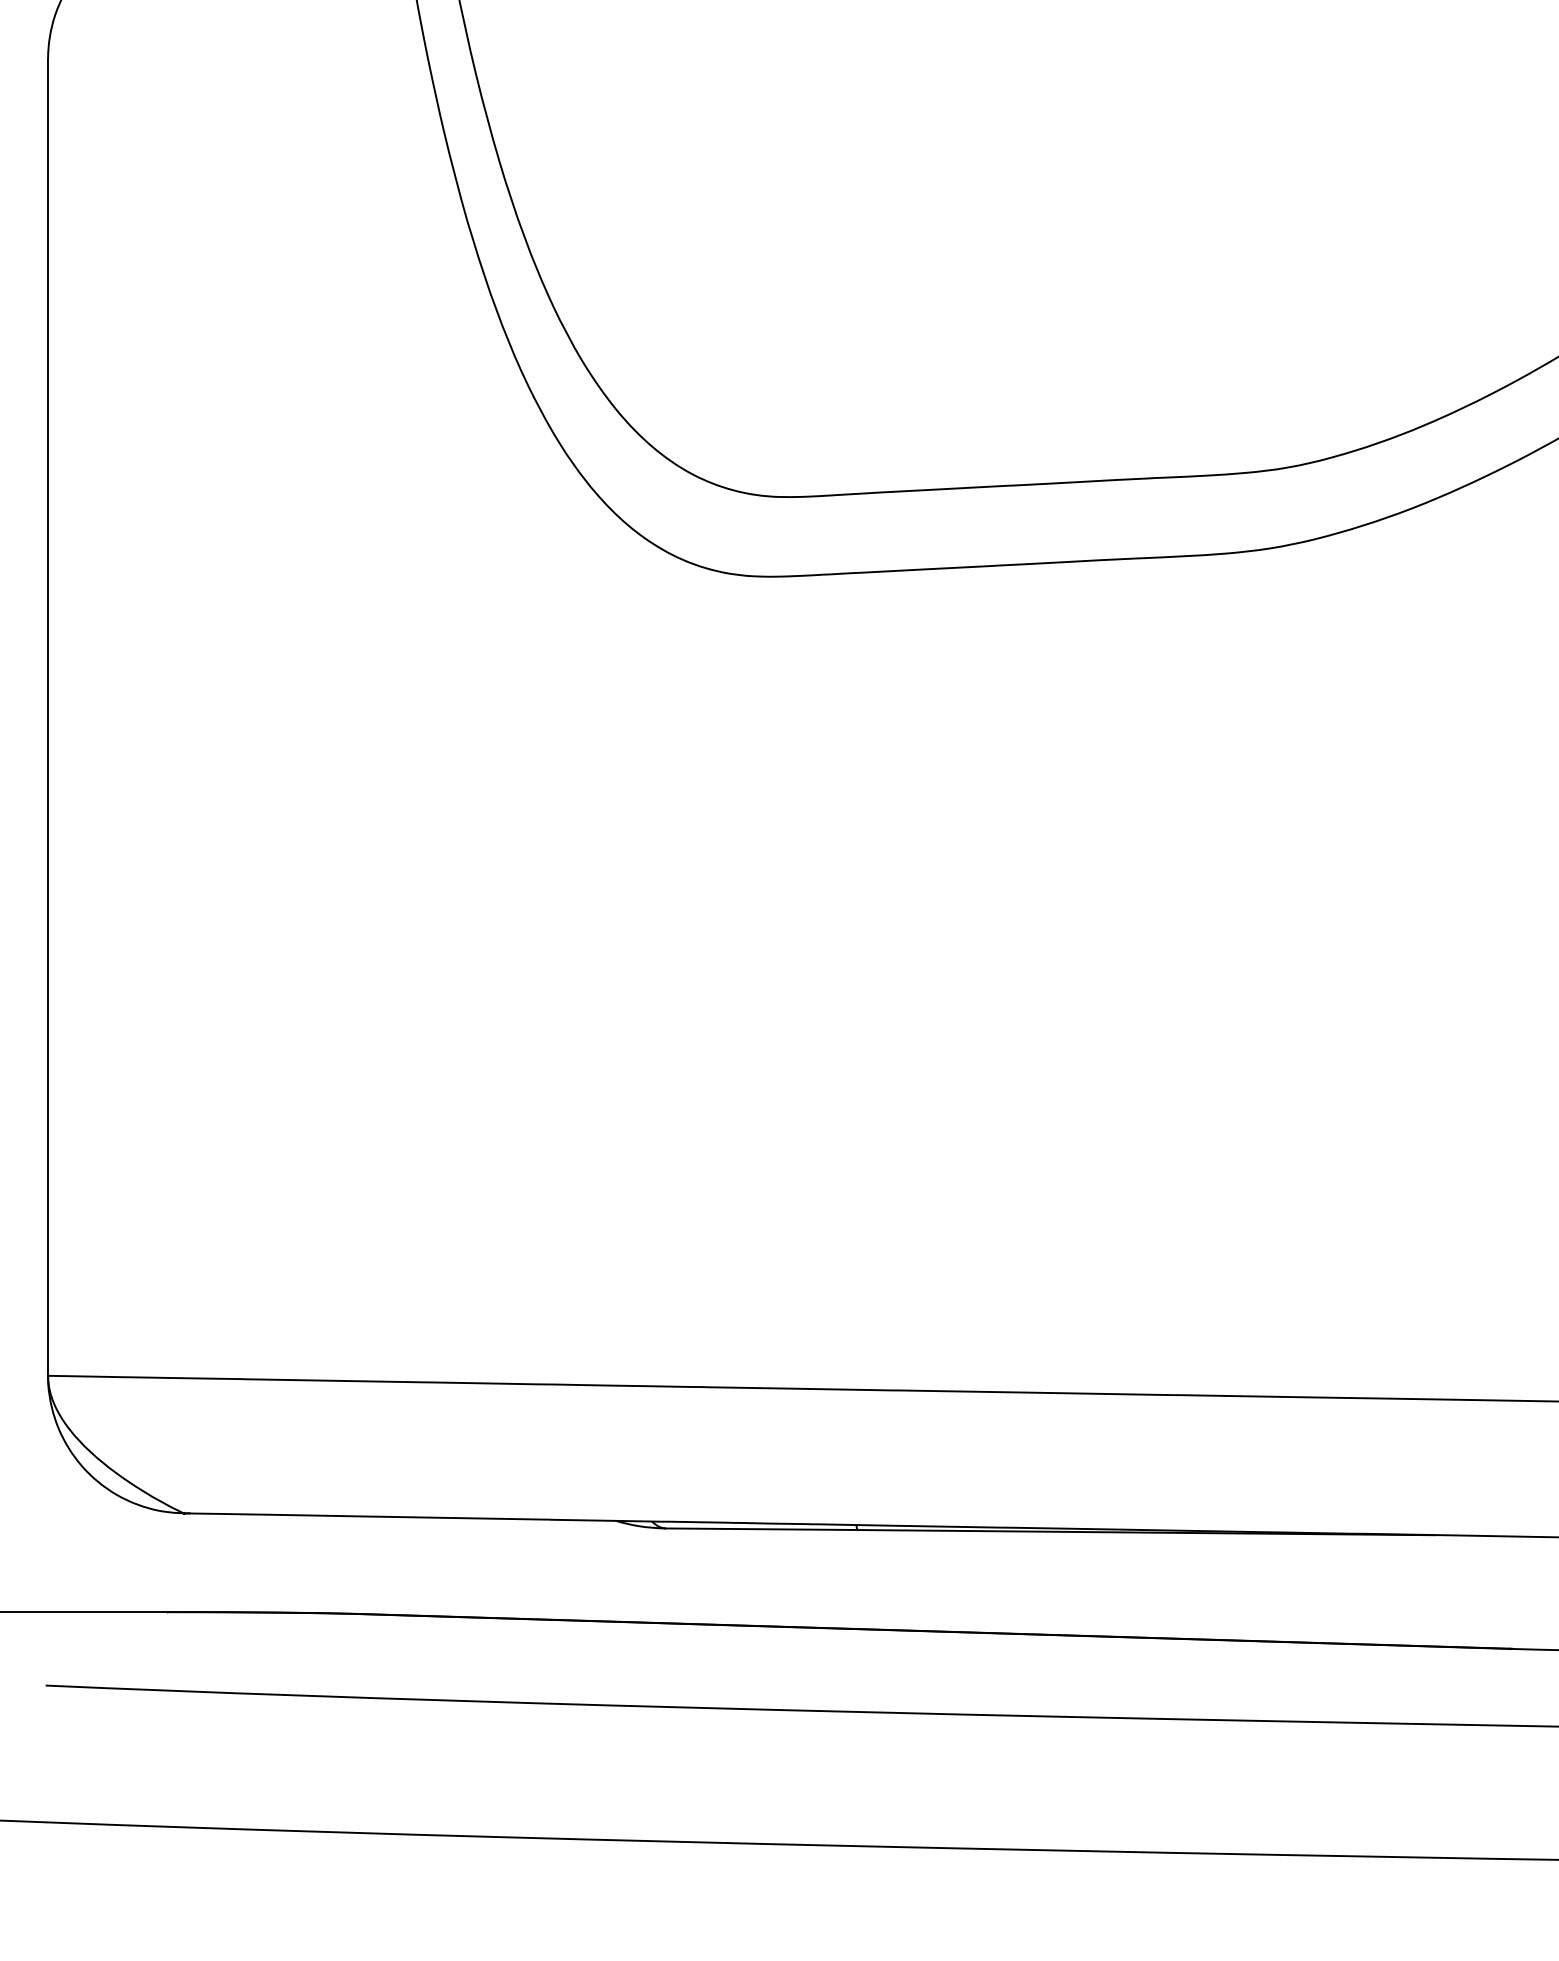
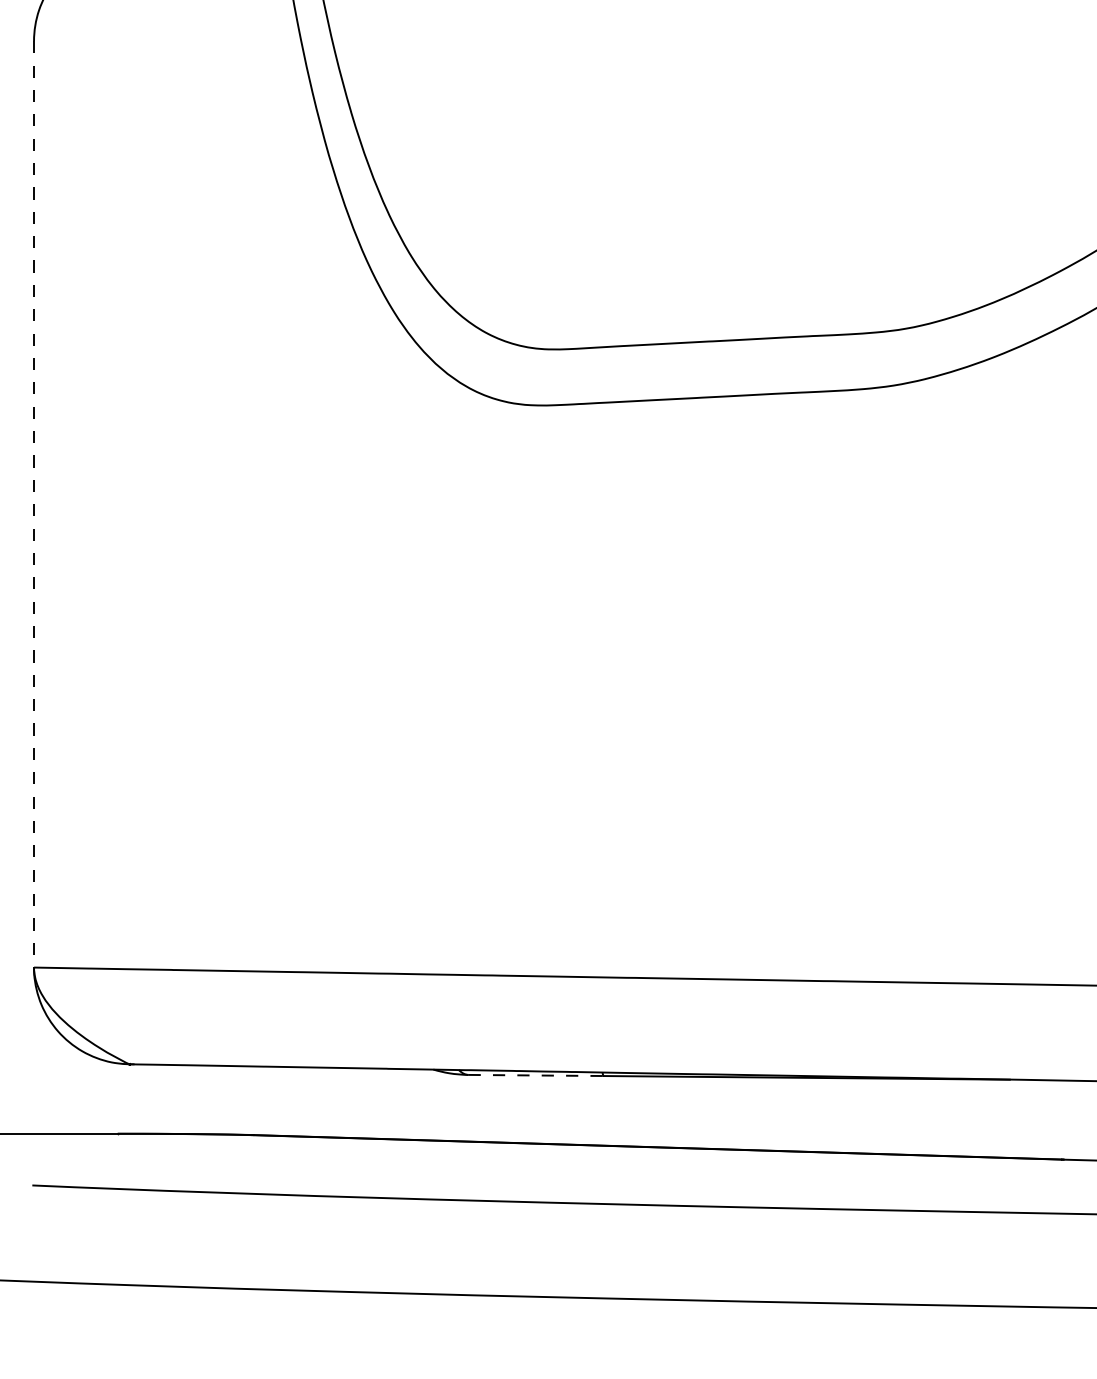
line: (48, 717) -> (34, 504), solid -> dashed
line: (761, 1529) -> (535, 1075), solid -> dashed

